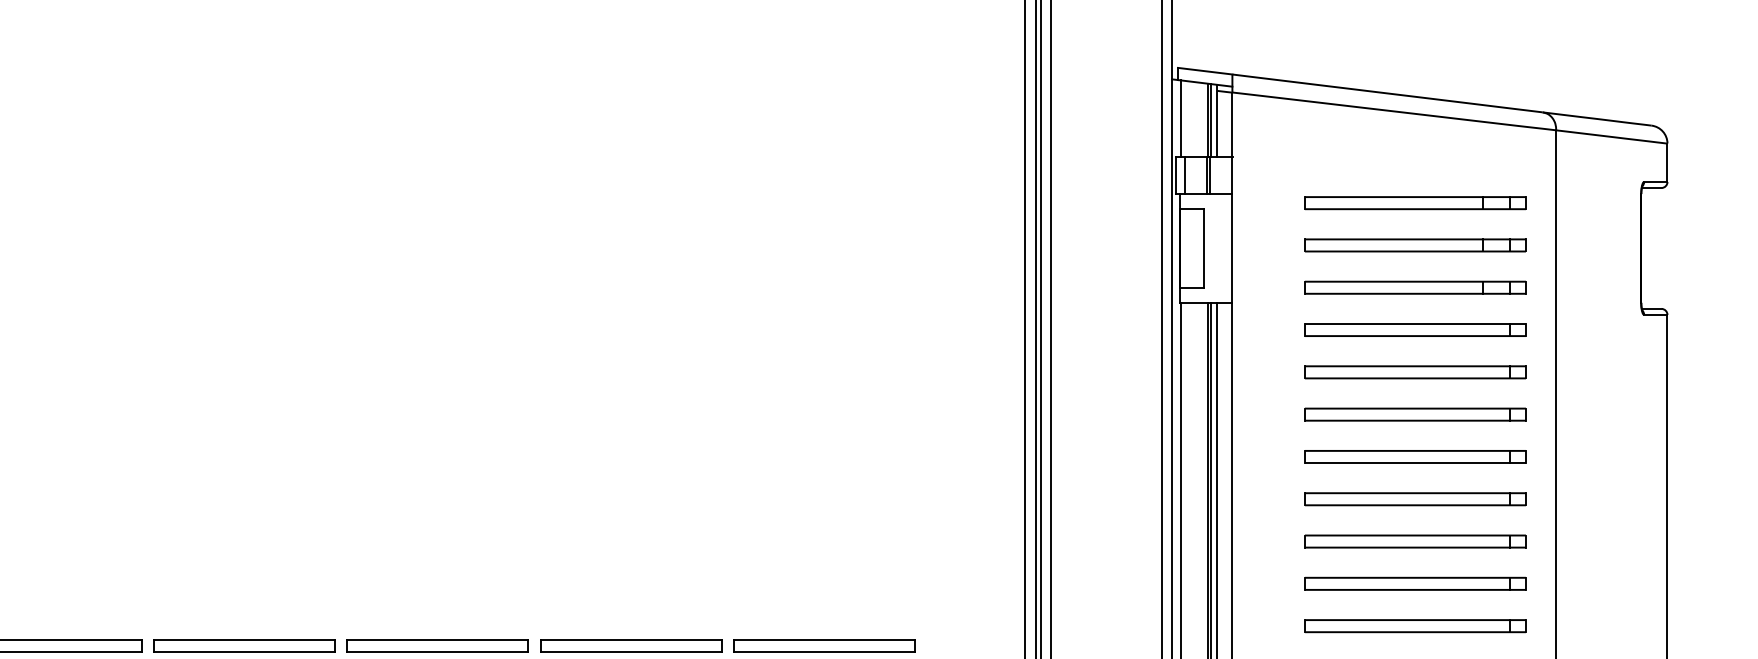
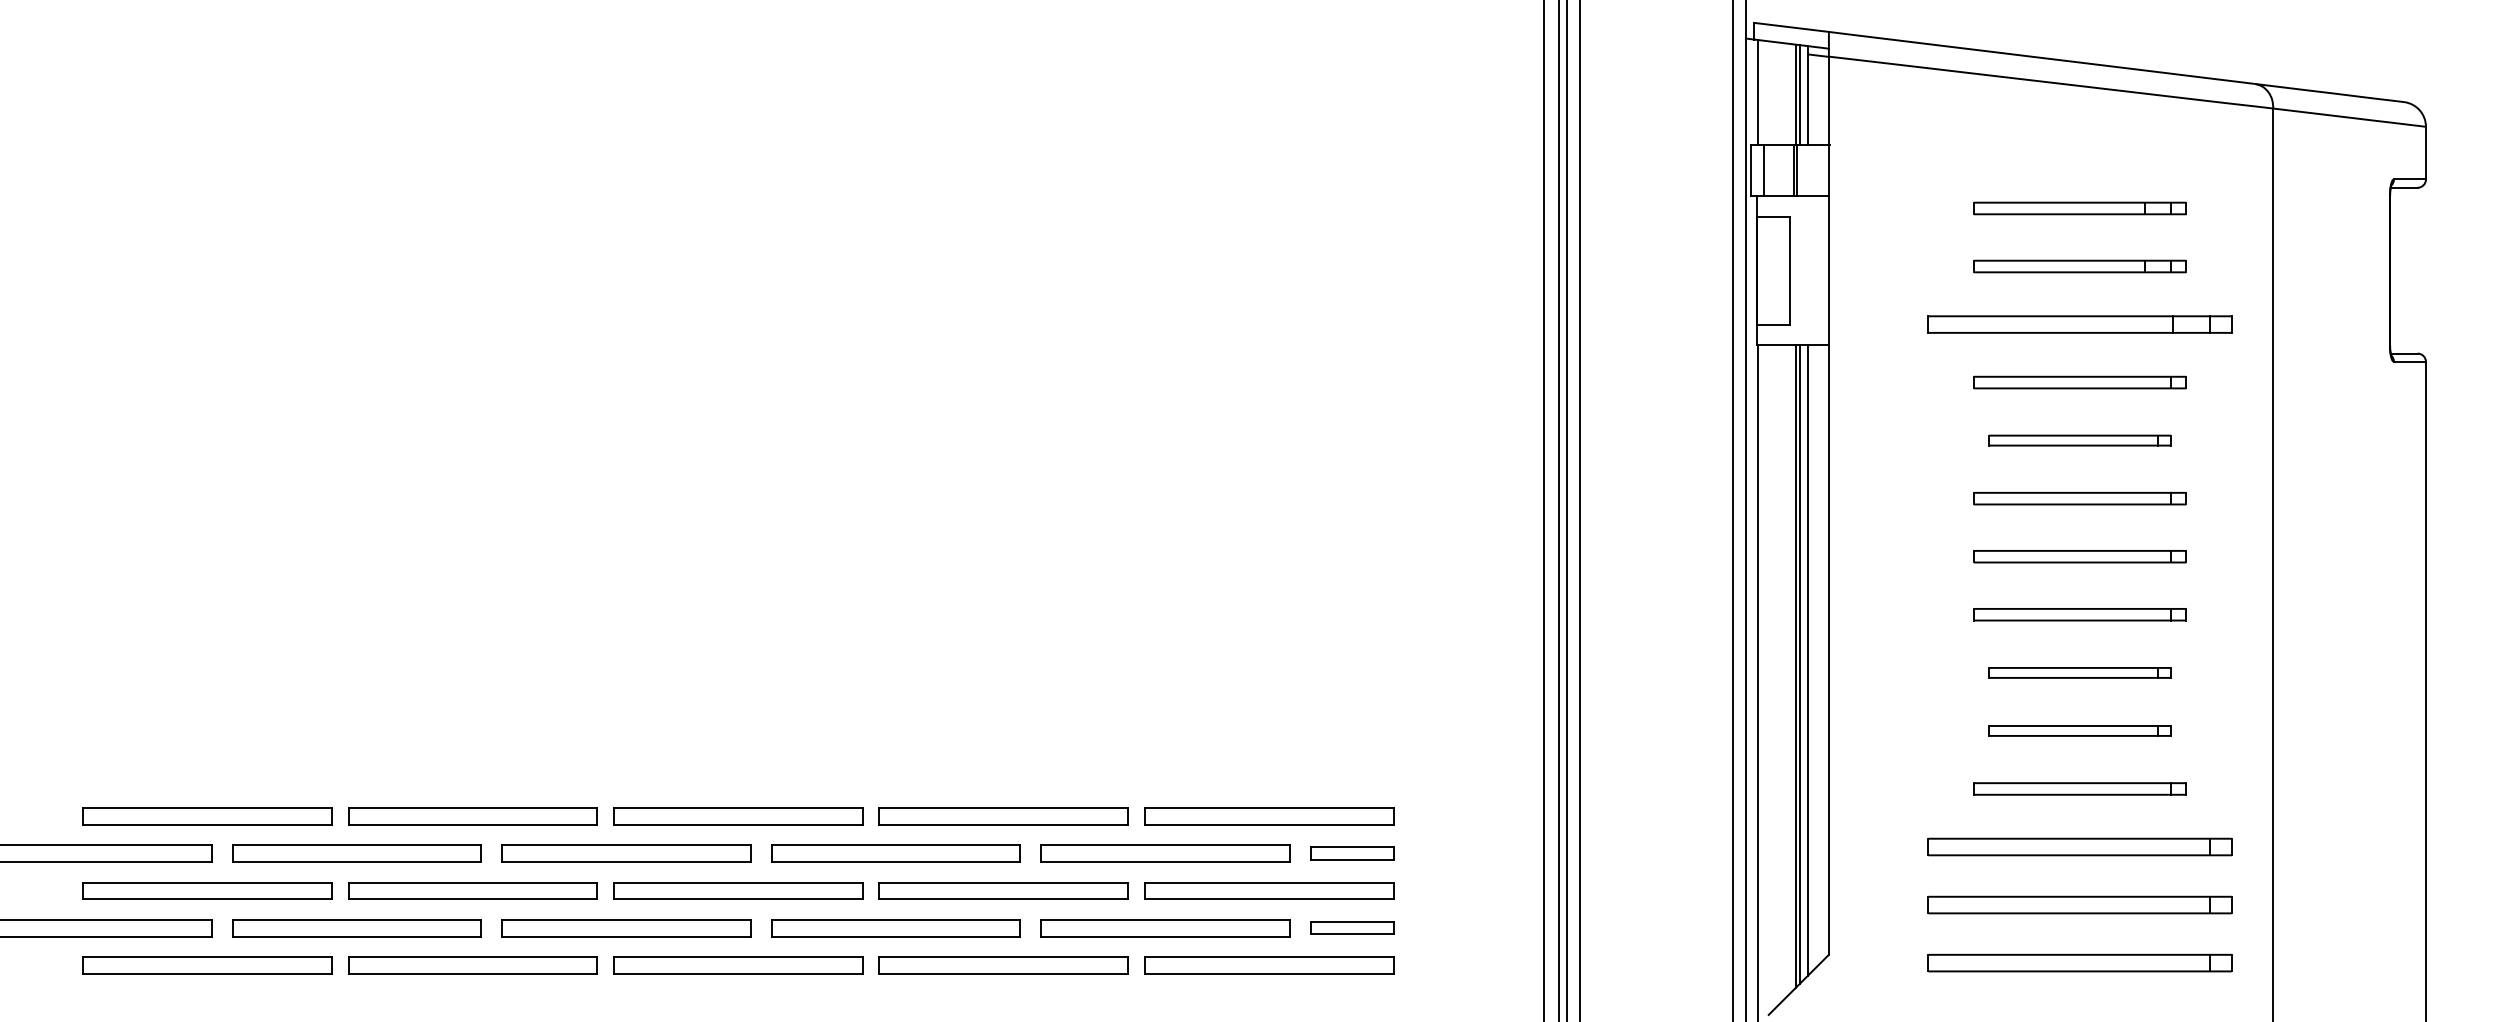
part: (1415, 203) -> (2079, 208), size x0.7
part: (1415, 245) -> (2079, 266), size x0.7
part: (1415, 329) -> (2079, 382), size x0.7
part: (1415, 372) -> (2079, 440), size x0.6
part: (1415, 414) -> (2079, 498), size x0.7
part: (1415, 456) -> (2079, 556), size x0.7
part: (1415, 499) -> (2079, 614), size x0.7
part: (1415, 541) -> (2079, 672), size x0.6
part: (1415, 583) -> (2079, 730), size x0.6
part: (1415, 625) -> (2079, 788), size x0.7

